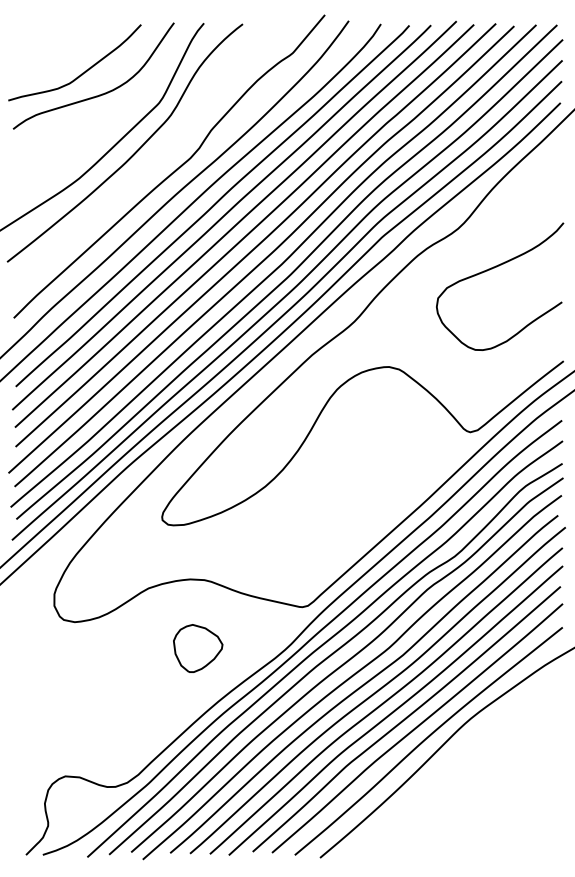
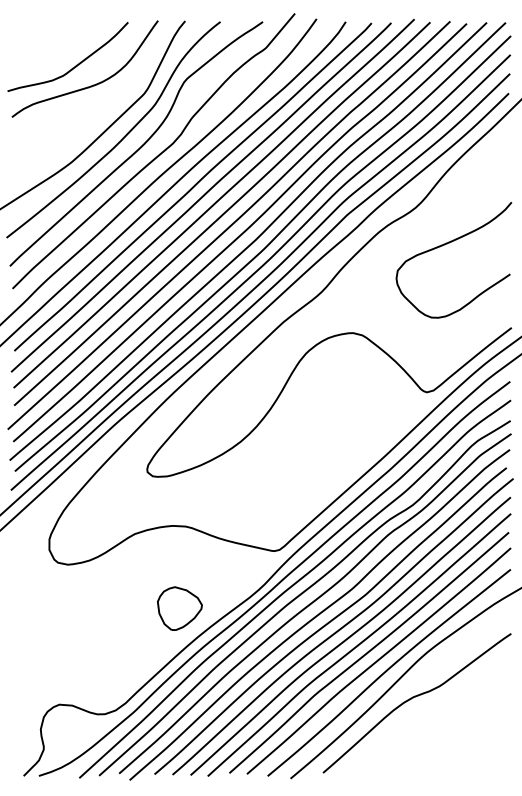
curve: (154, 161) -> (140, 146), added
part: (197, 648) -> (179, 608), moved
curve: (455, 769) -> (413, 698), added

